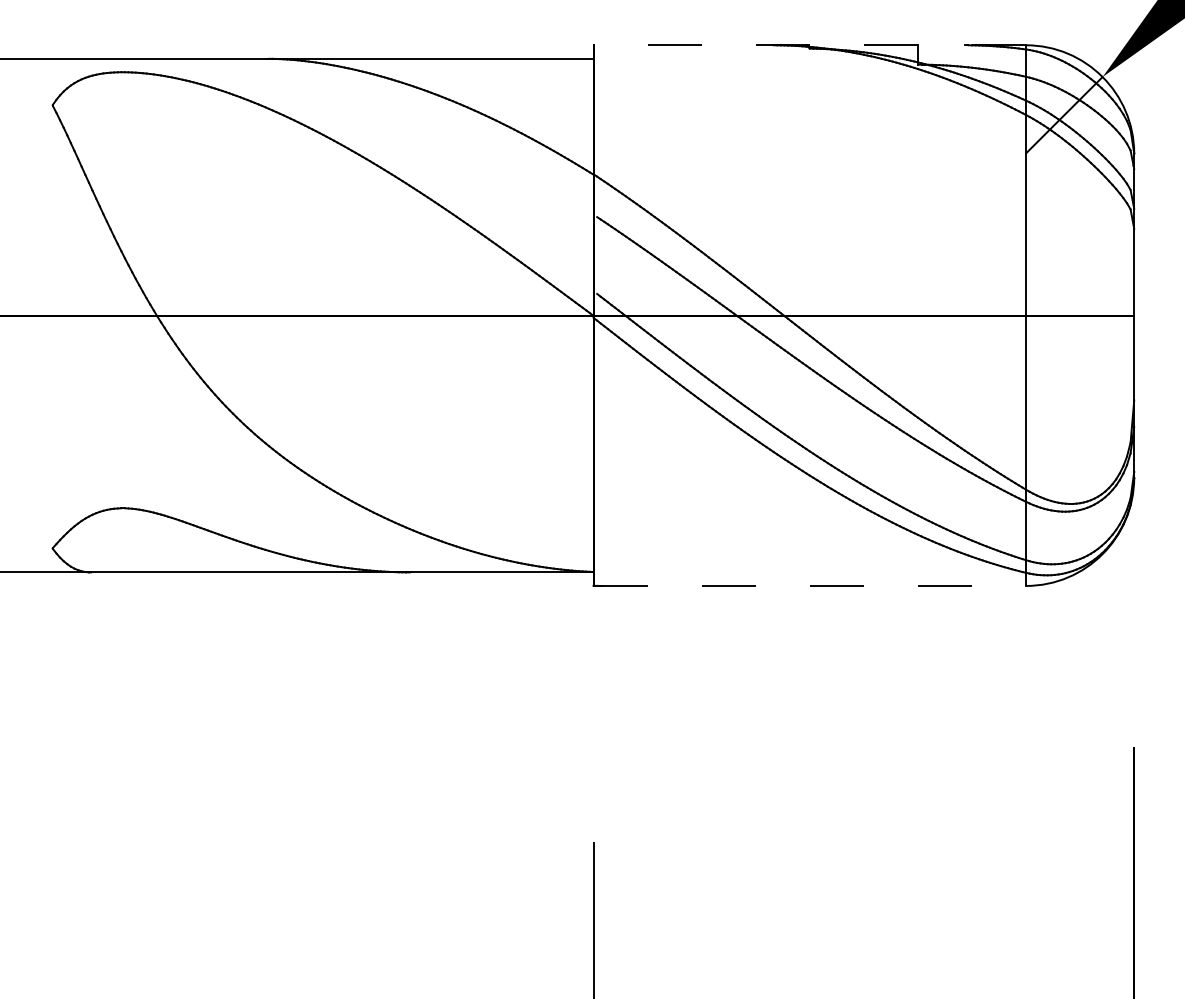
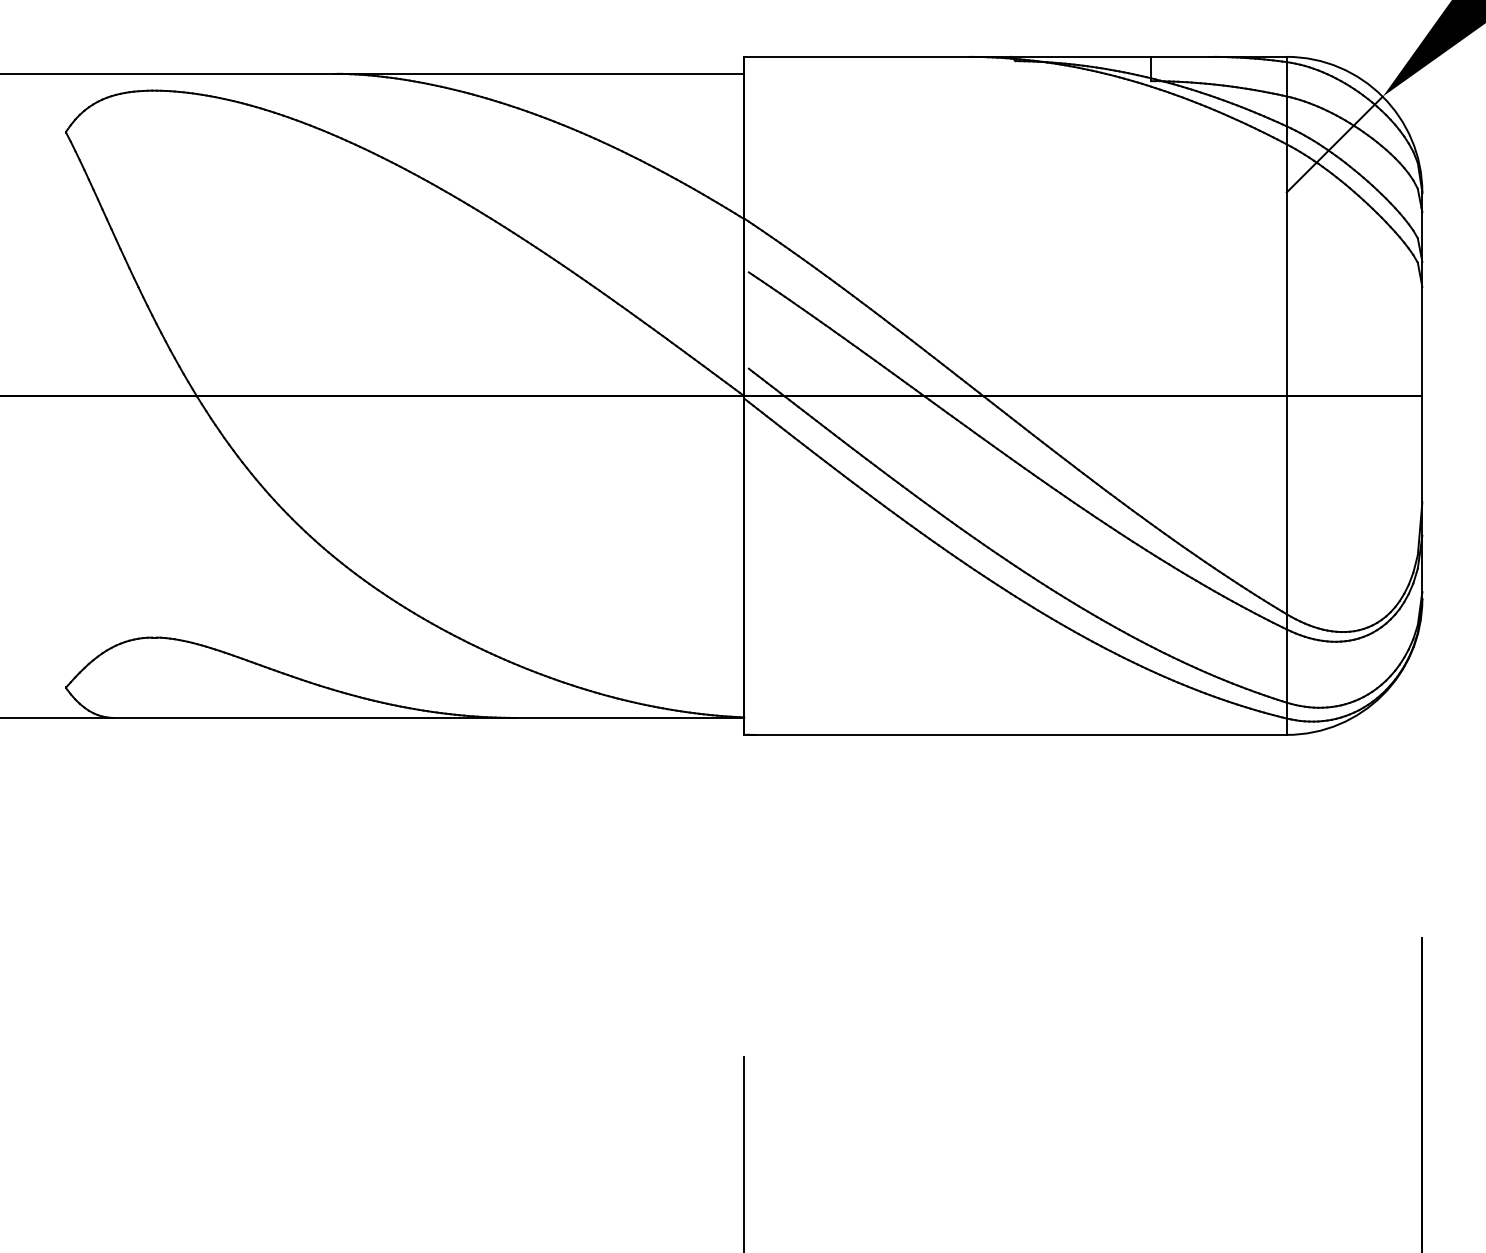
line: (809, 45) -> (1015, 57), dashed -> solid
line: (810, 585) -> (1016, 734), dashed -> solid

